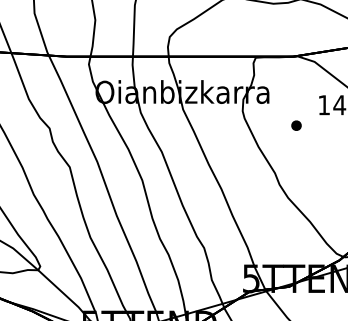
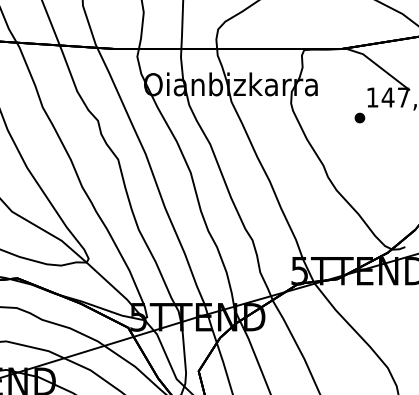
part: (296, 125) -> (359, 117), moved

